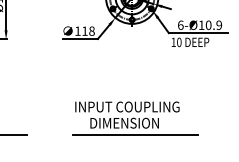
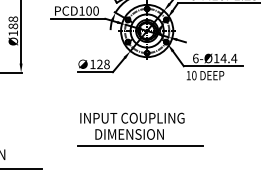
text: (213, 25) -> (228, 58), 6-Ø10.9 -> 6-Ø14.4
text: (84, 30) -> (99, 63), 118 -> 128
part: (135, 118) -> (140, 129), moved

